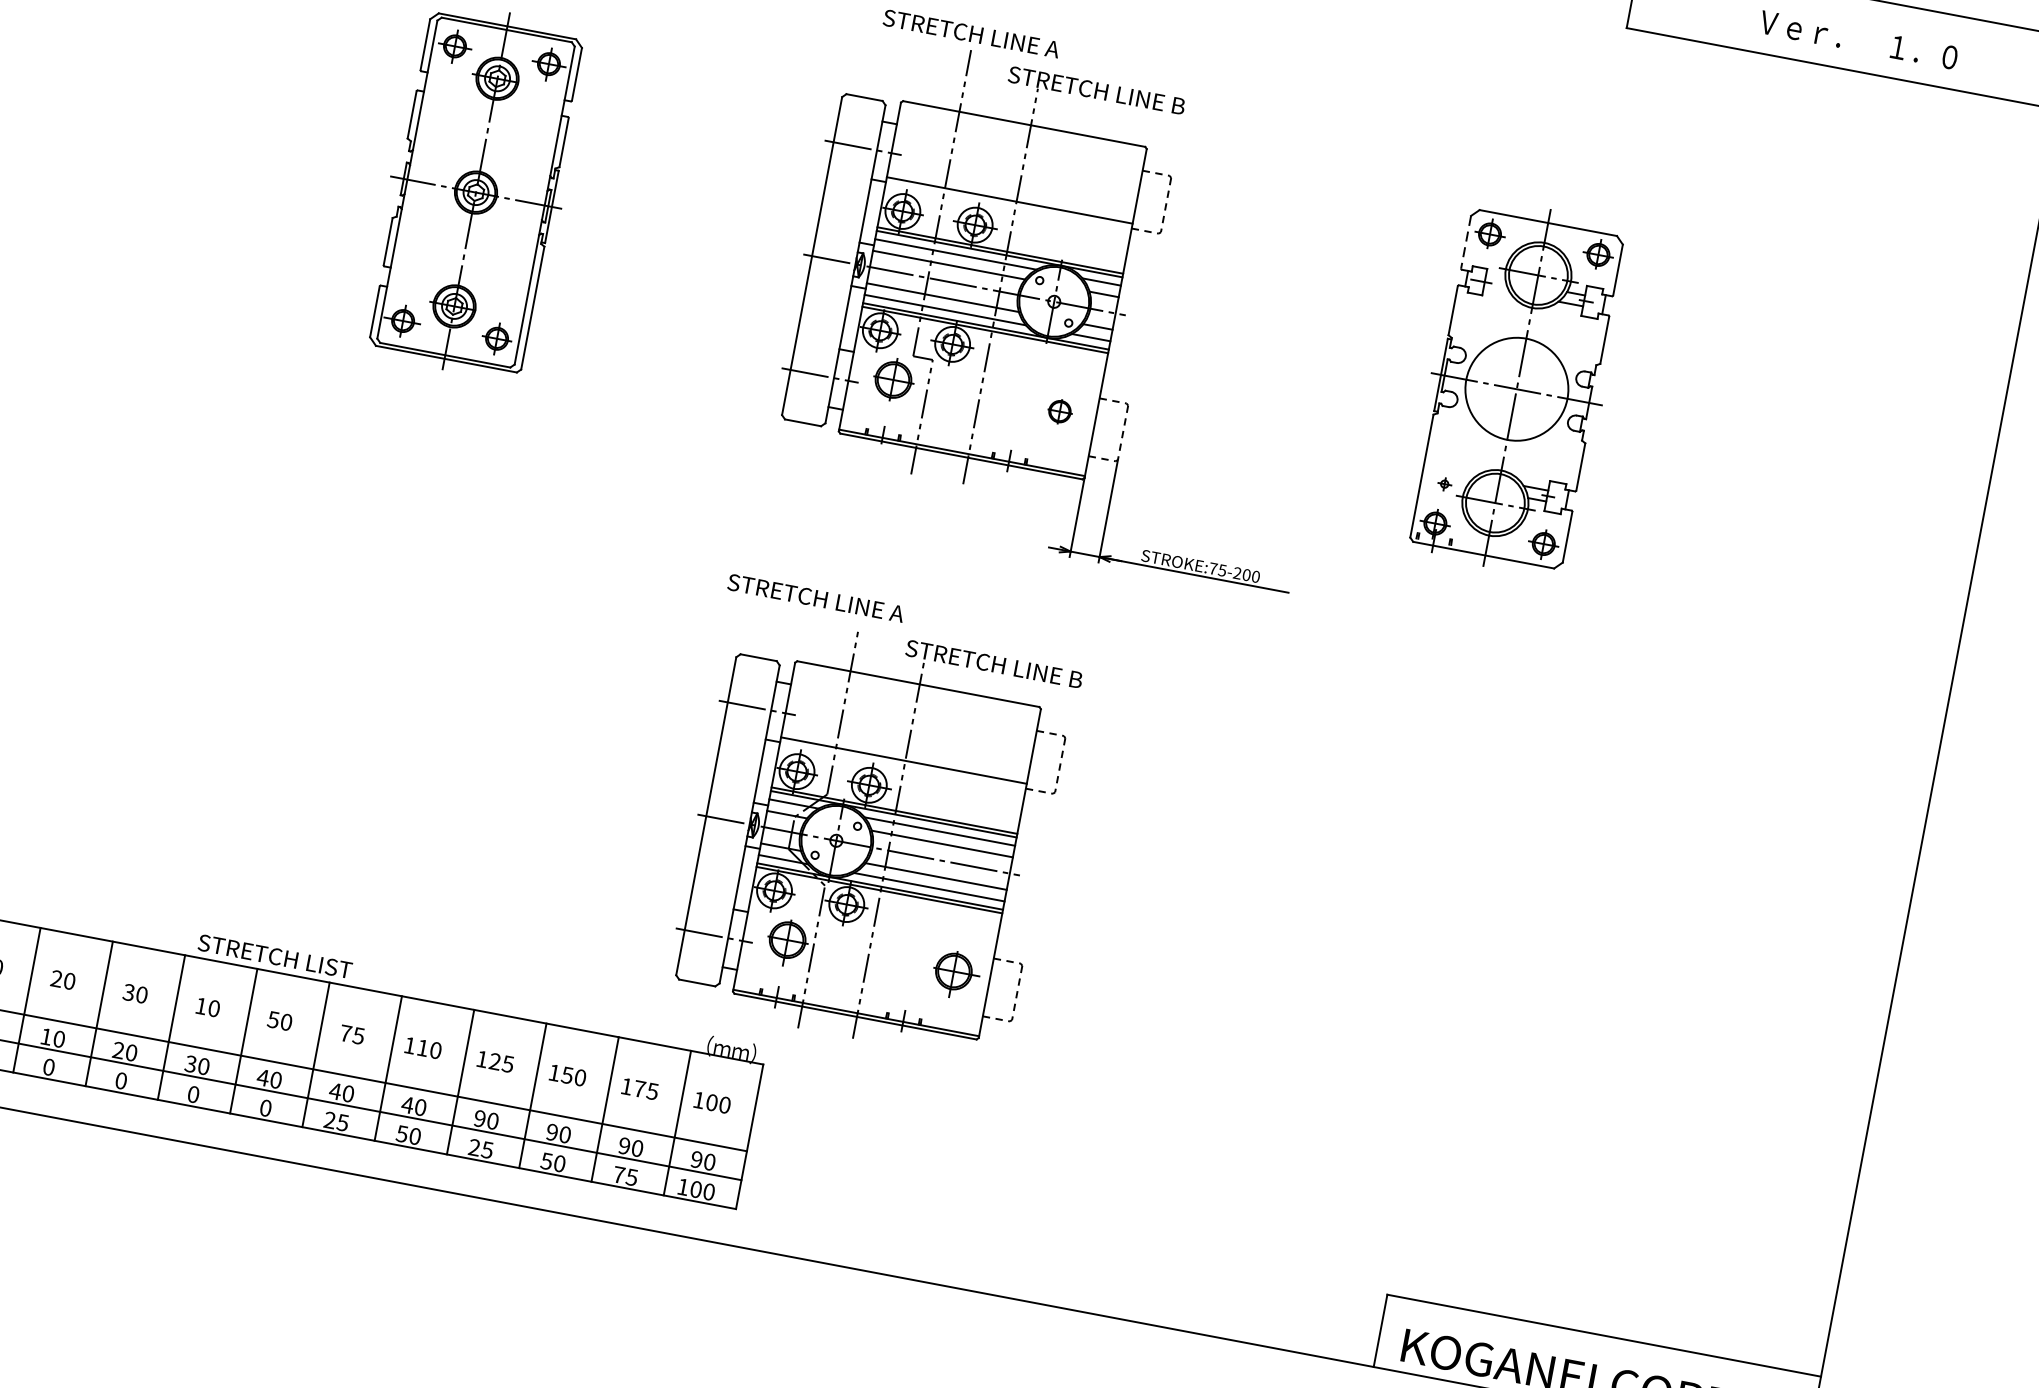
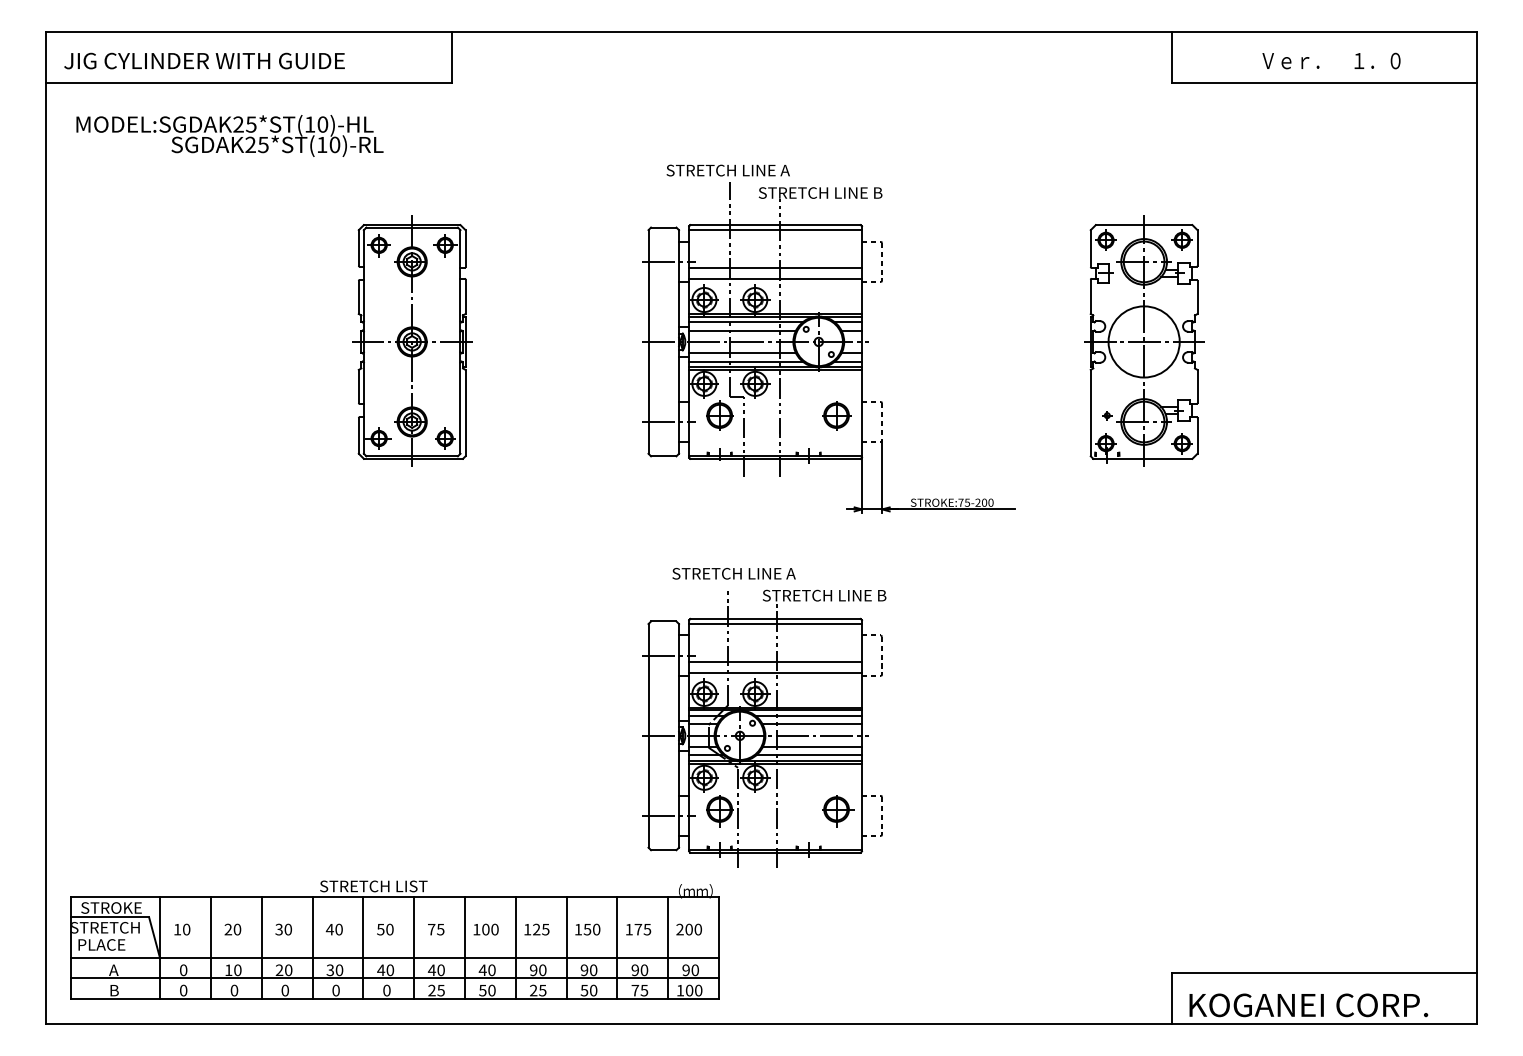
line: (1022, 131) -> (775, 230), added
line: (1012, 184) -> (775, 267), added
line: (1465, 243) -> (1090, 249), dashed -> solid
part: (1059, 411) -> (836, 415), size x1.67
text: (815, 597) -> (733, 573), moved
line: (916, 692) -> (775, 624), added
line: (906, 744) -> (775, 661), added
text: (200, 1005) -> (329, 929), 10 -> 40
text: (422, 1047) -> (485, 929), 110 -> 100
text: (698, 1099) -> (679, 929), 100 -> 200

